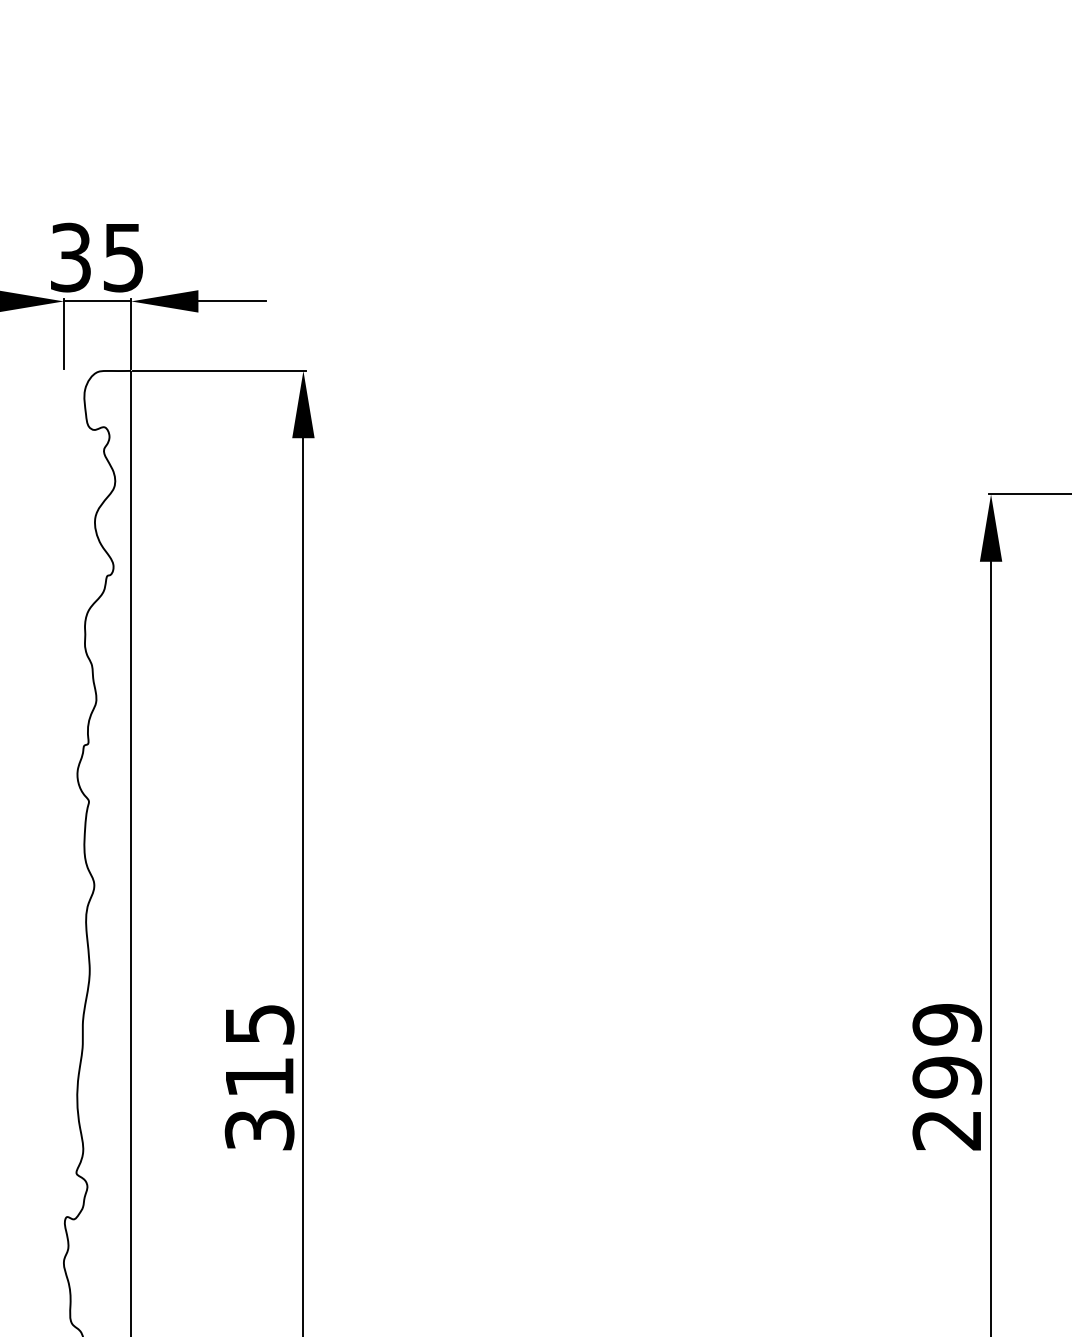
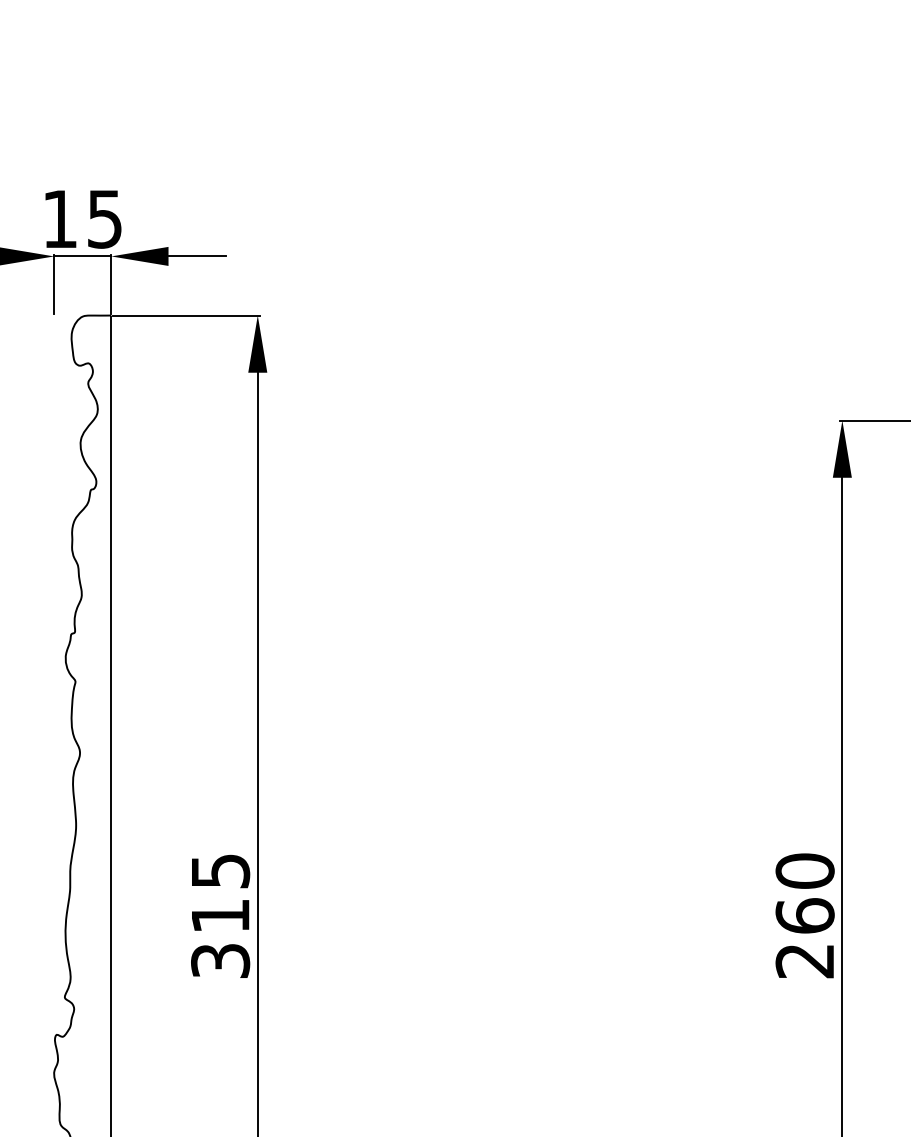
text: (70, 256) -> (59, 218), 35 -> 15
text: (946, 1050) -> (804, 893), 299 -> 260

